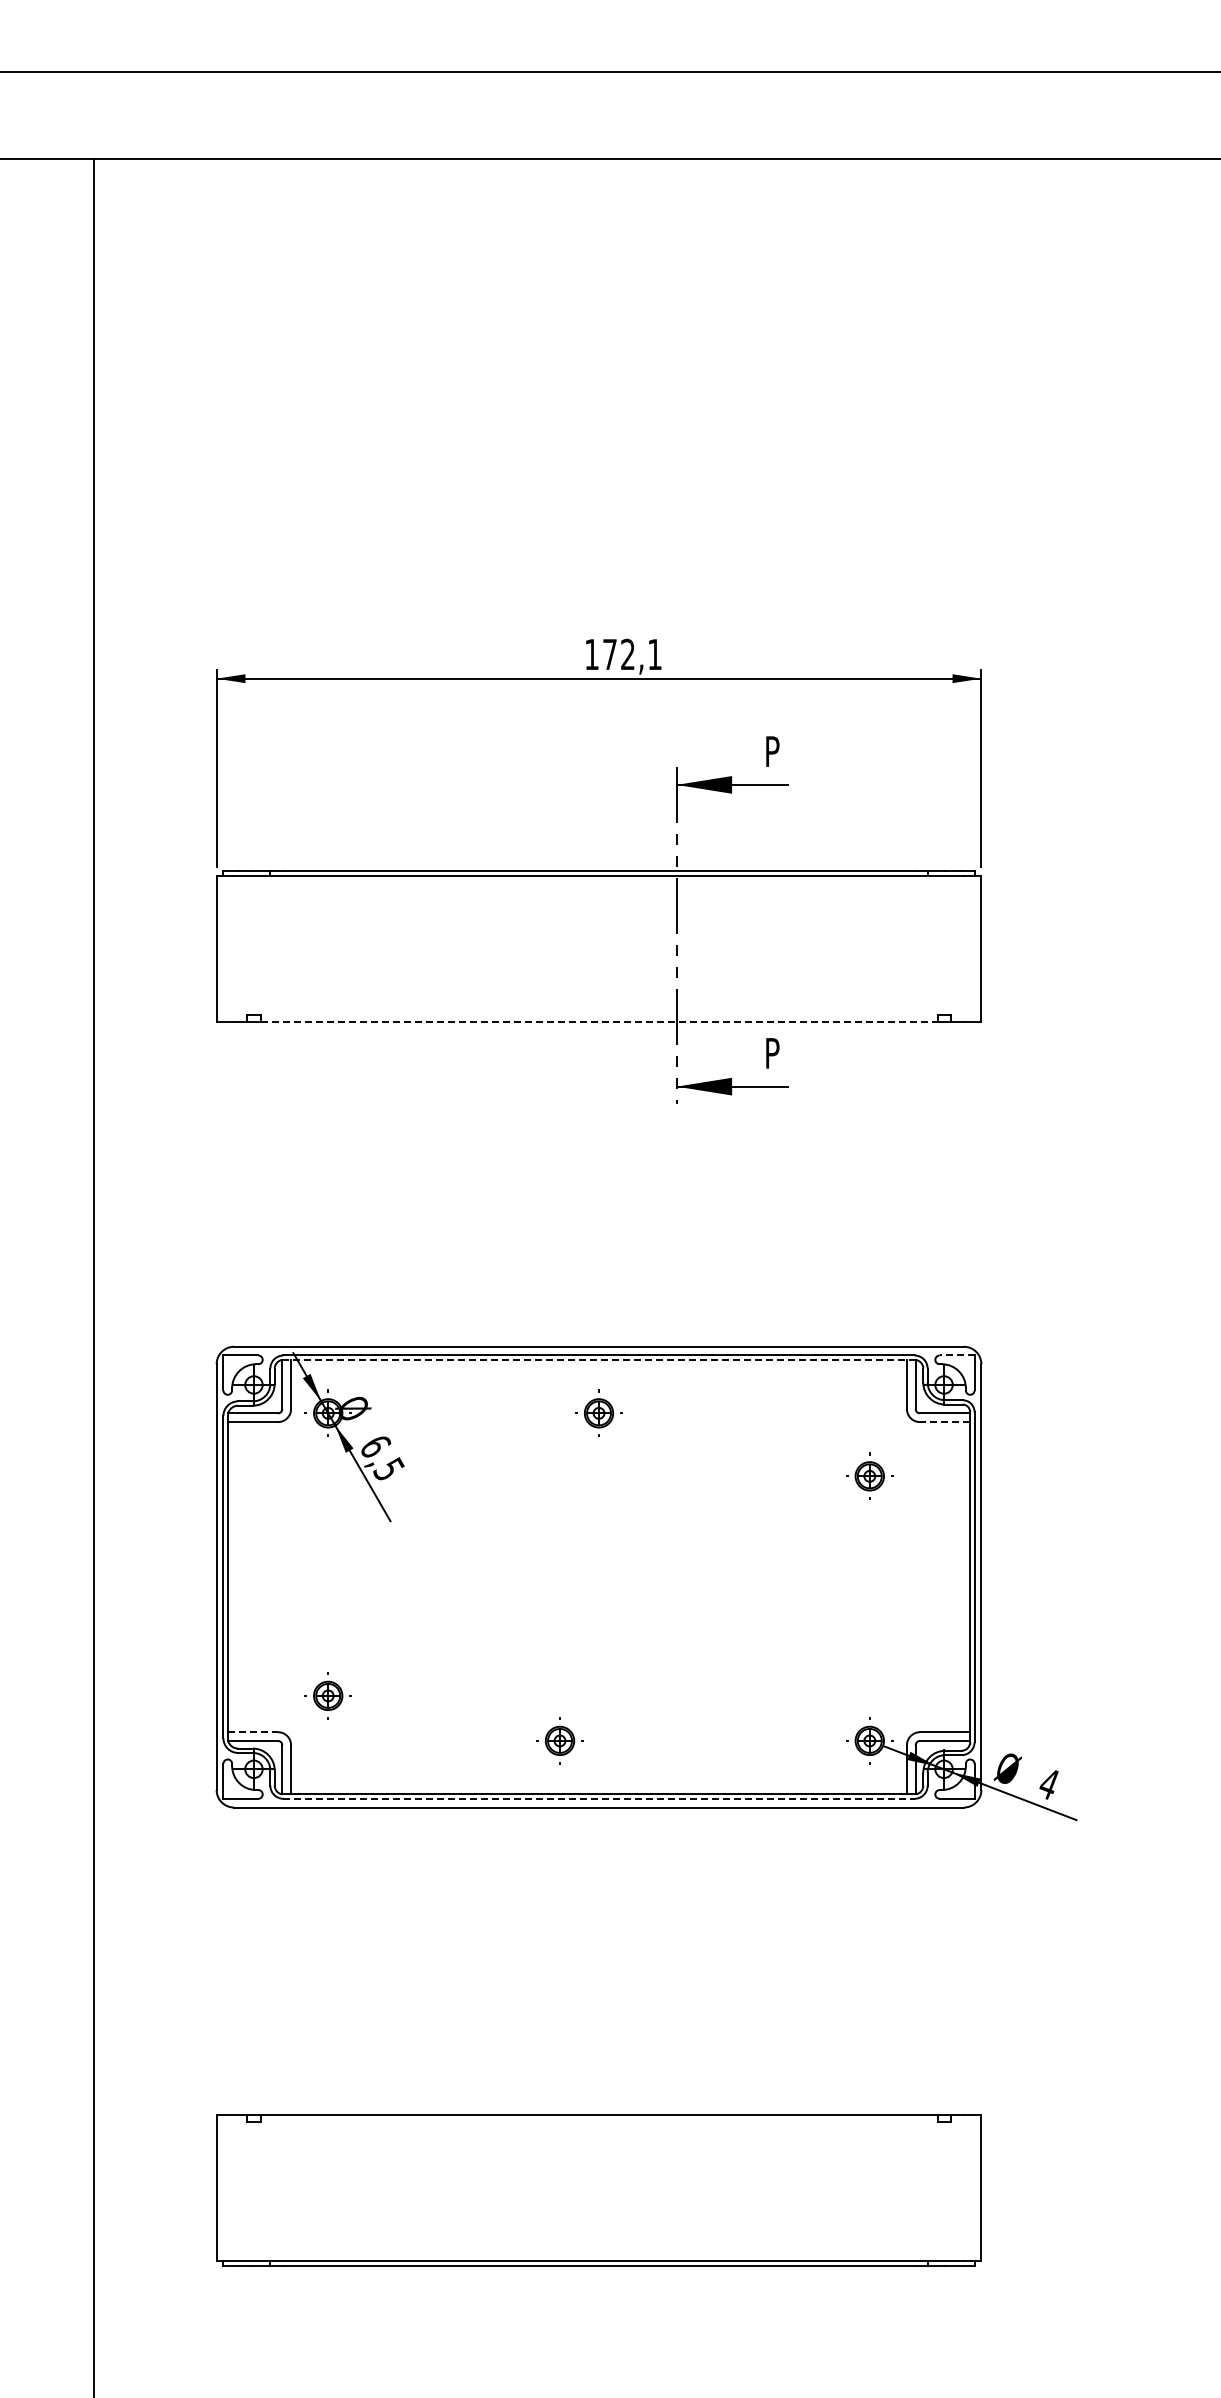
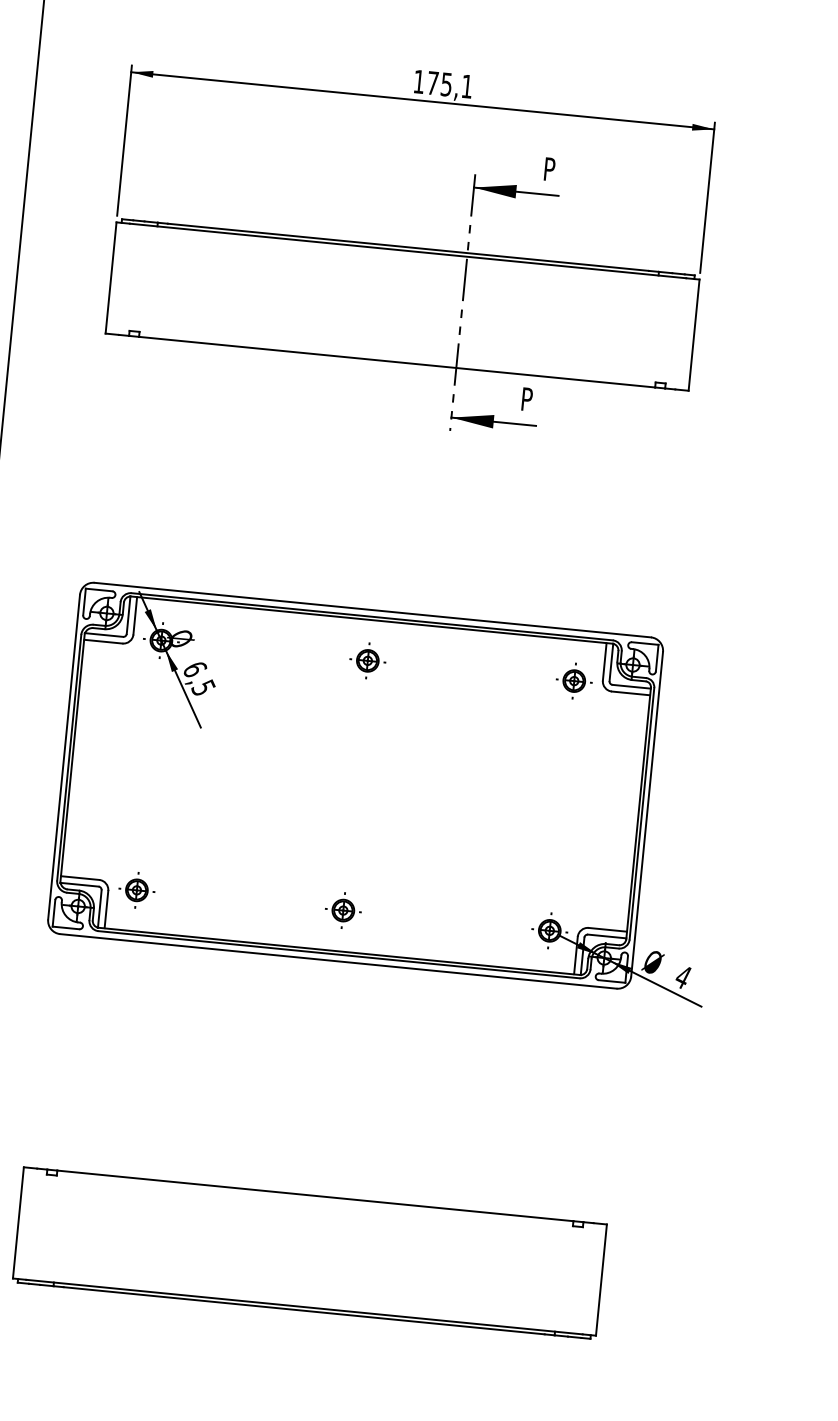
text: (627, 654) -> (446, 84), 172,1 -> 175,1
line: (599, 1021) -> (397, 362), dashed -> solid
line: (956, 1355) -> (644, 643), dashed -> solid
line: (599, 1359) -> (372, 619), dashed -> solid
line: (944, 1422) -> (630, 693), dashed -> solid
part: (869, 1475) -> (574, 680), moved
part: (327, 1695) -> (136, 889), moved
line: (253, 1732) -> (80, 878), dashed -> solid
part: (559, 1740) -> (342, 910), moved
line: (599, 1798) -> (339, 954), dashed -> solid

